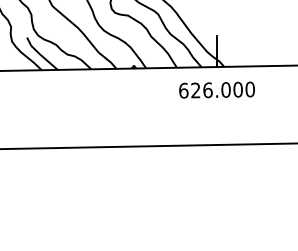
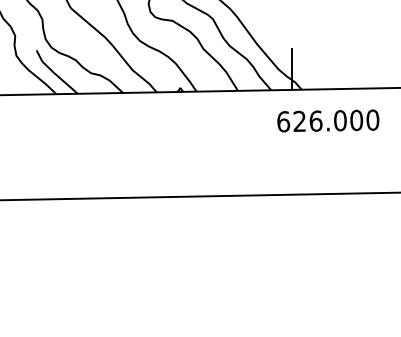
text: (216, 89) -> (327, 120), moved

